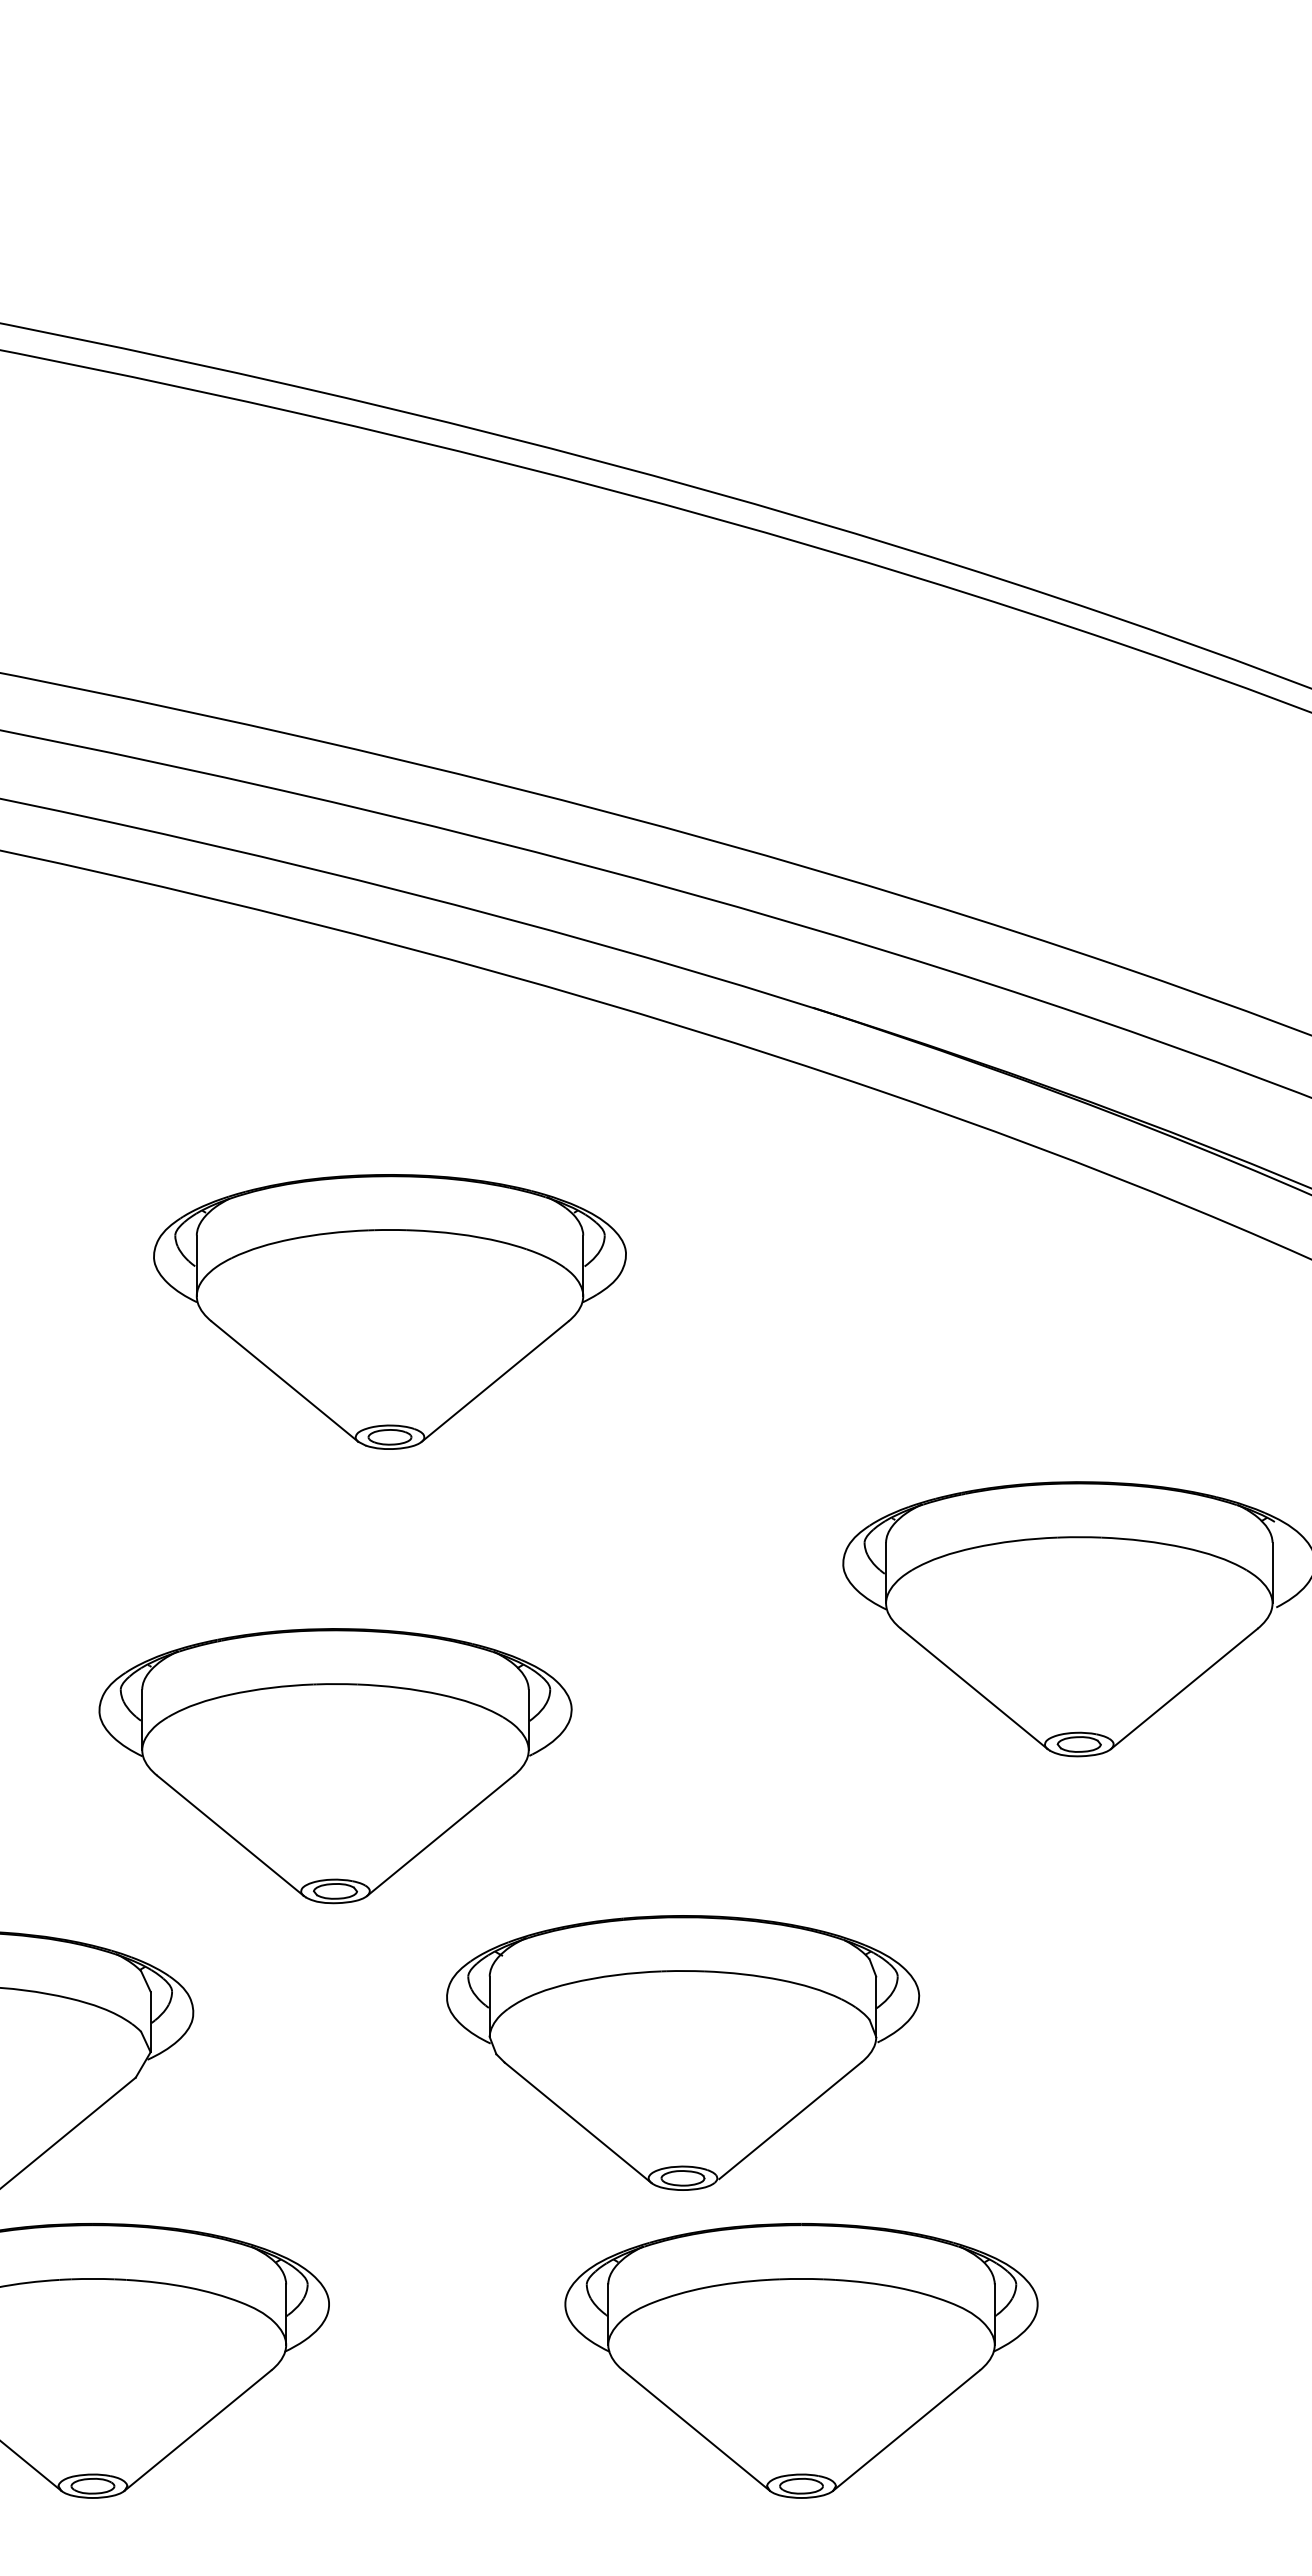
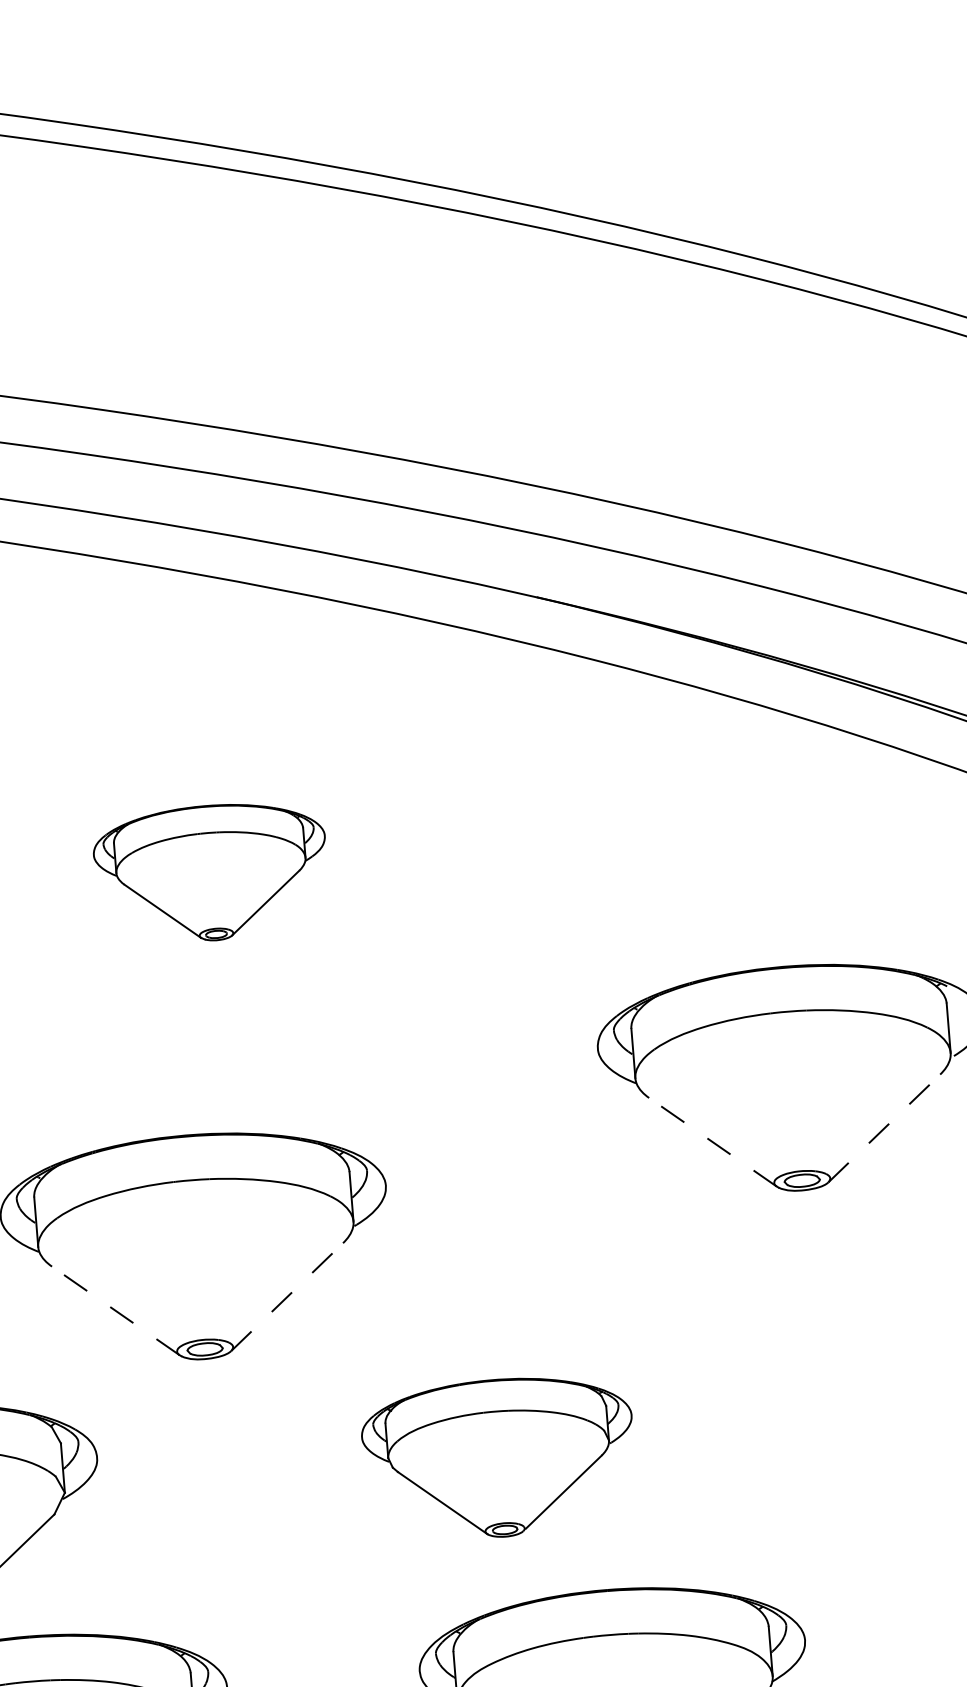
part: (389, 1311) -> (211, 872), size x0.6
line: (974, 1688) -> (713, 1141), solid -> dashed
line: (1184, 1688) -> (884, 1128), solid -> dashed
line: (230, 1835) -> (115, 1310), solid -> dashed
line: (440, 1835) -> (287, 1296), solid -> dashed
part: (683, 2052) -> (499, 1457), size x0.7

